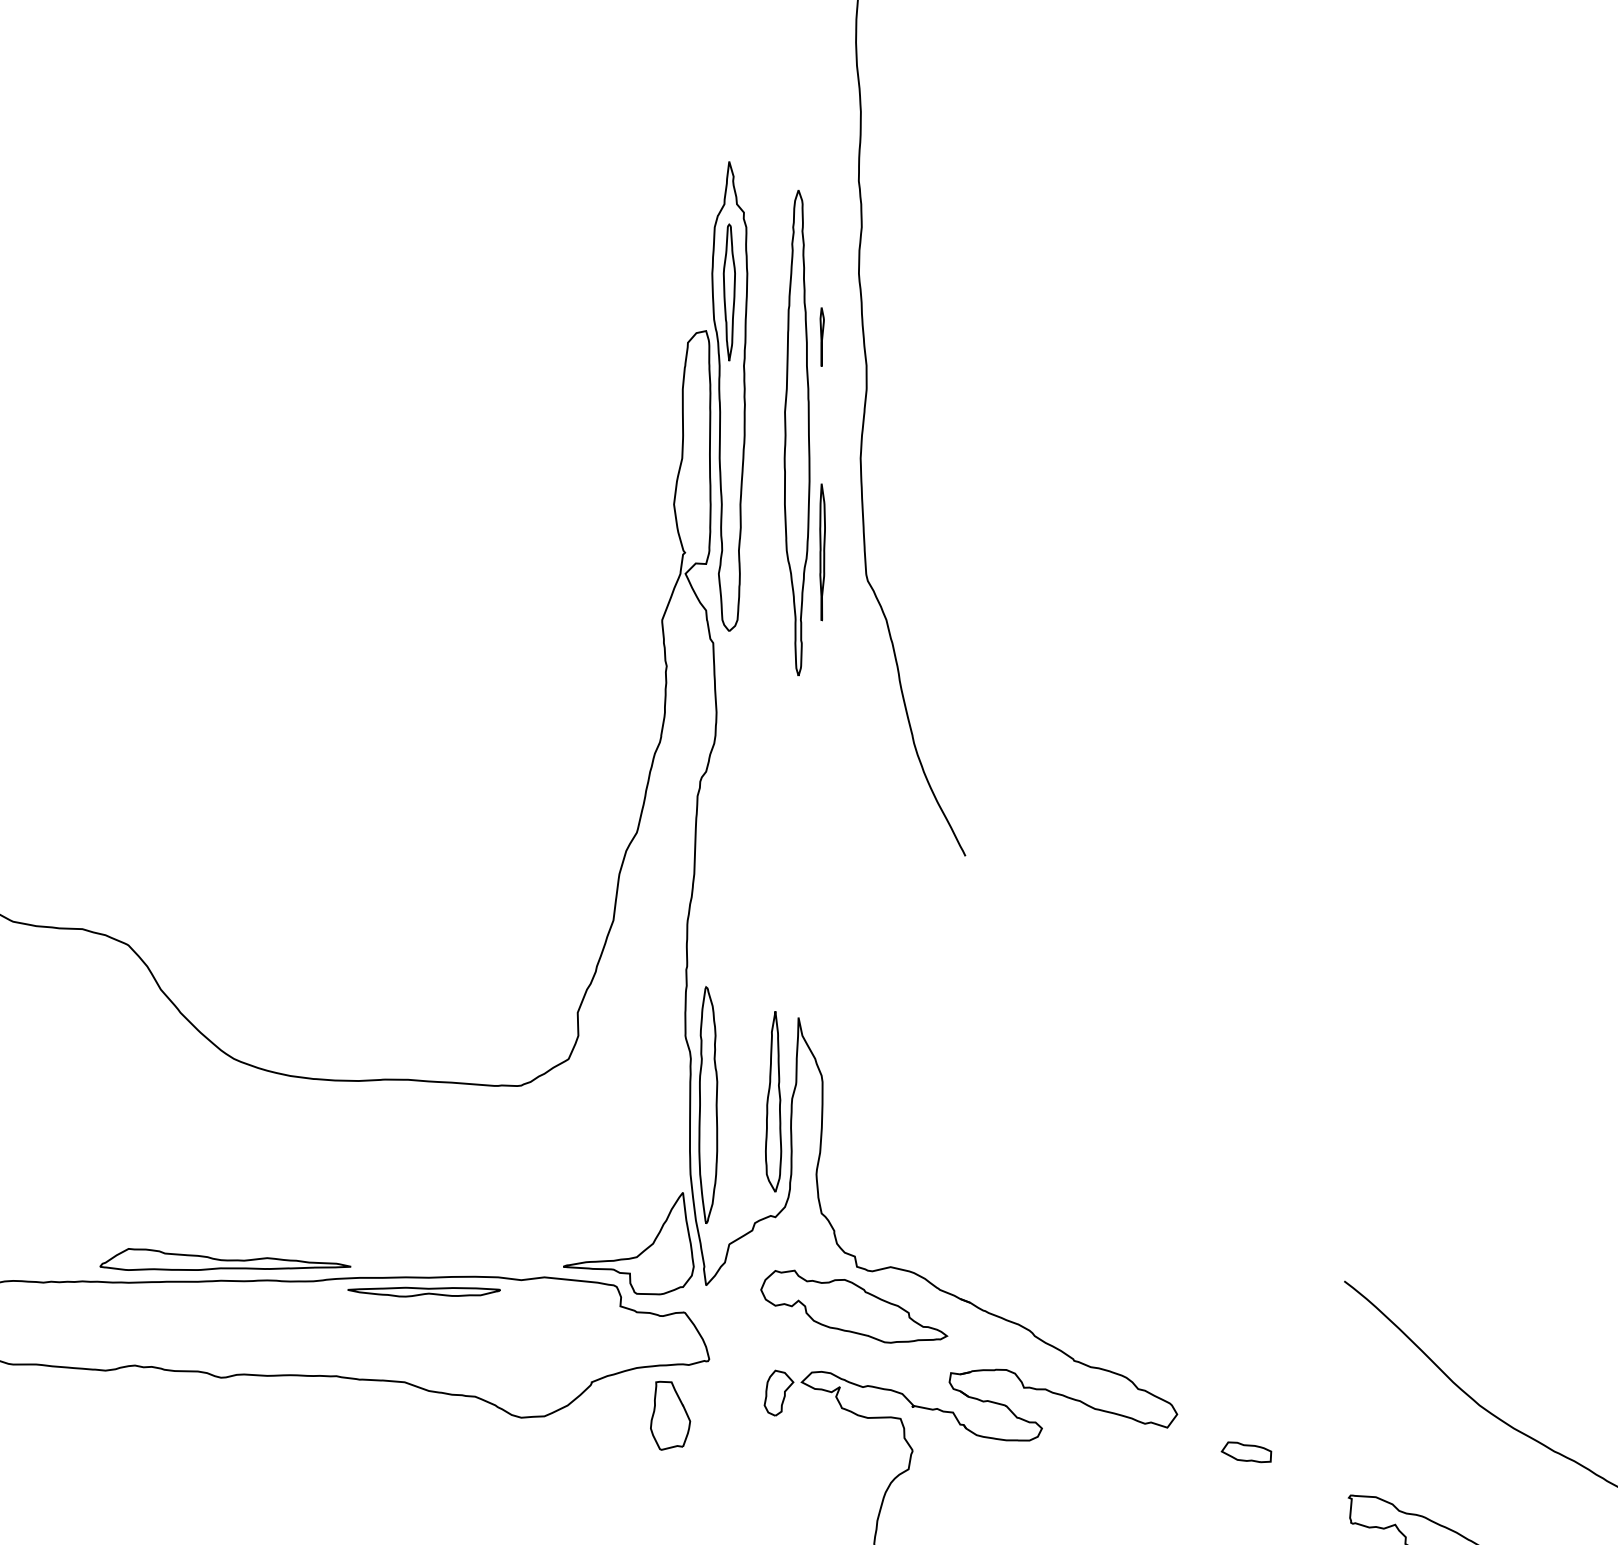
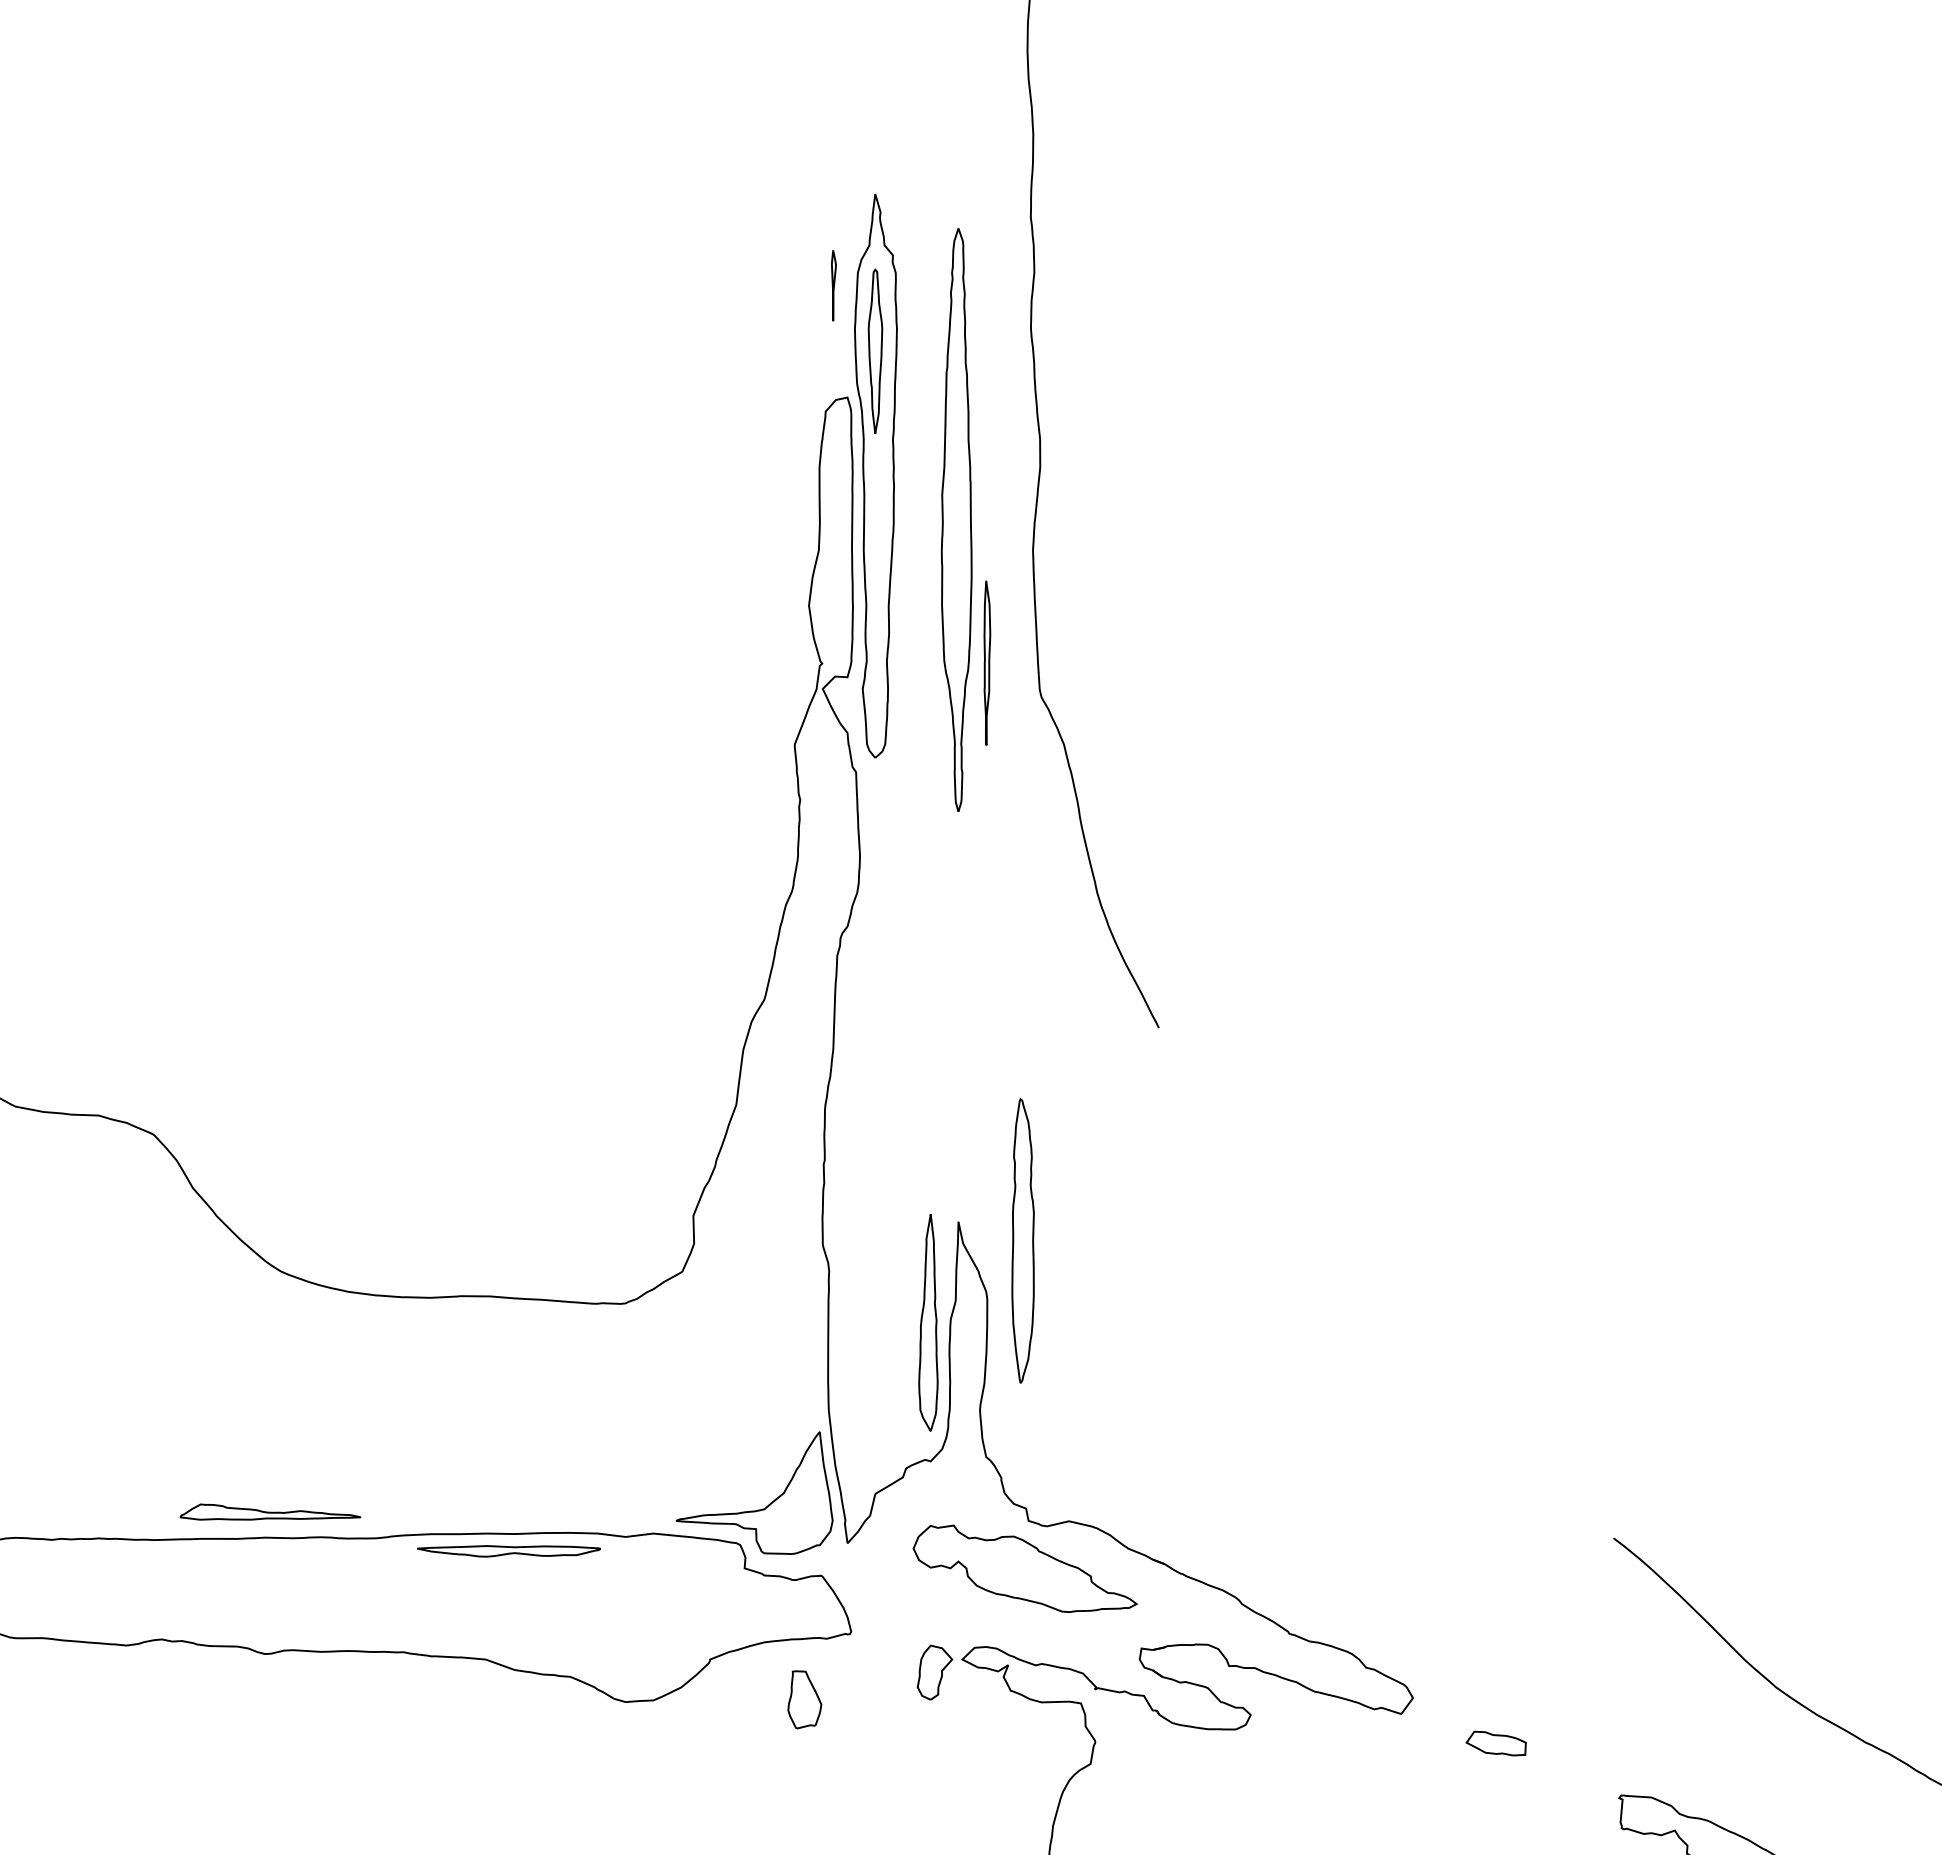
part: (821, 336) -> (833, 285), moved
part: (707, 1104) -> (1022, 1240), moved
part: (225, 1258) -> (270, 1511), size x0.6
part: (670, 1415) -> (804, 1699), size x0.7

